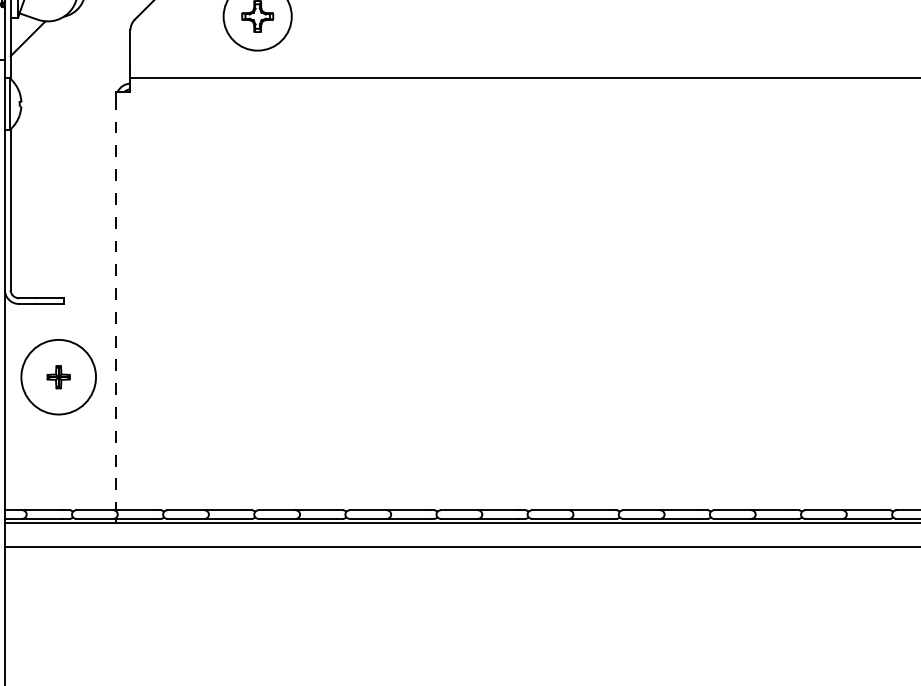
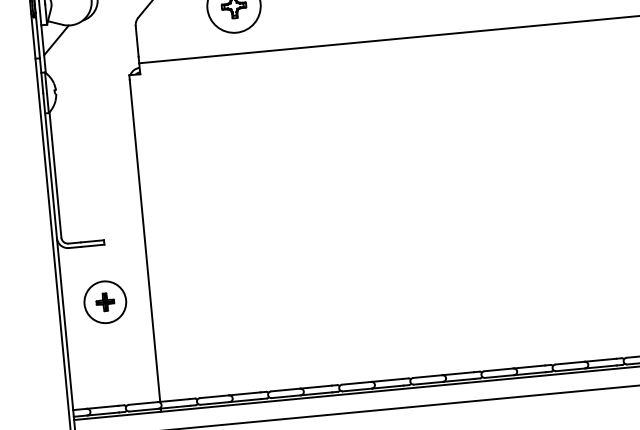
line: (116, 304) -> (145, 241), dashed -> solid
circle: (58, 376) -> (105, 301), size x0.71

